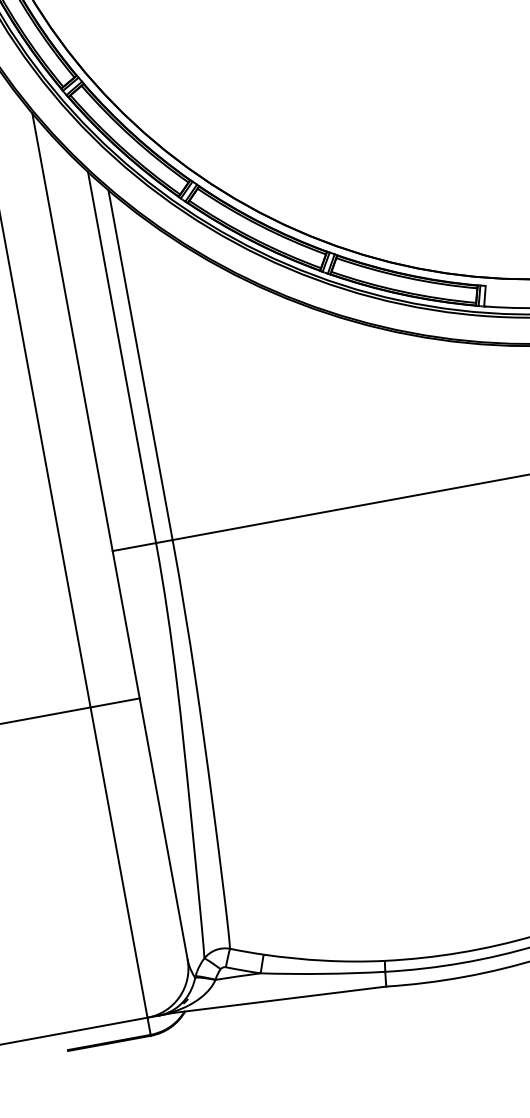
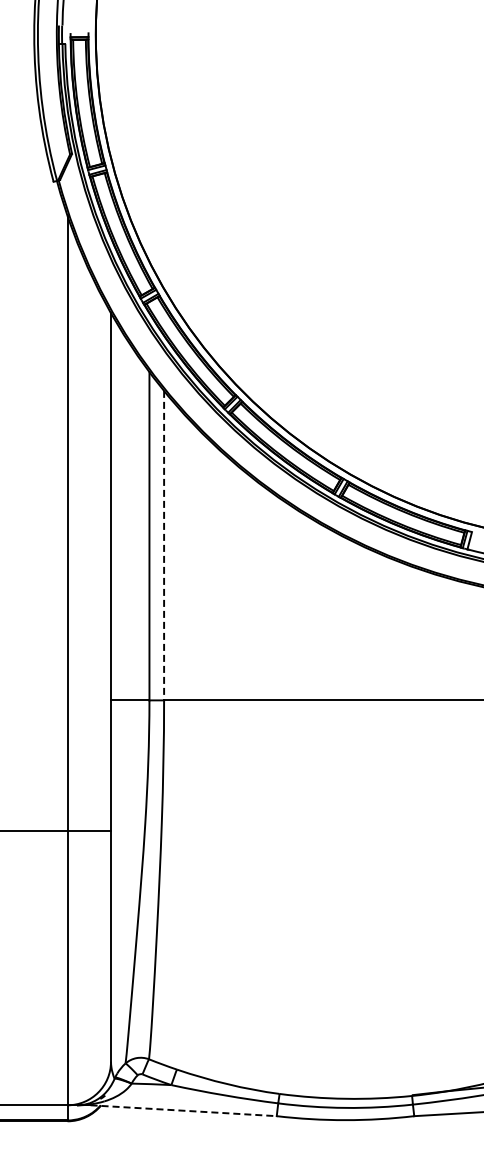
line: (140, 364) -> (164, 545), solid -> dashed
line: (280, 999) -> (184, 1110), solid -> dashed

